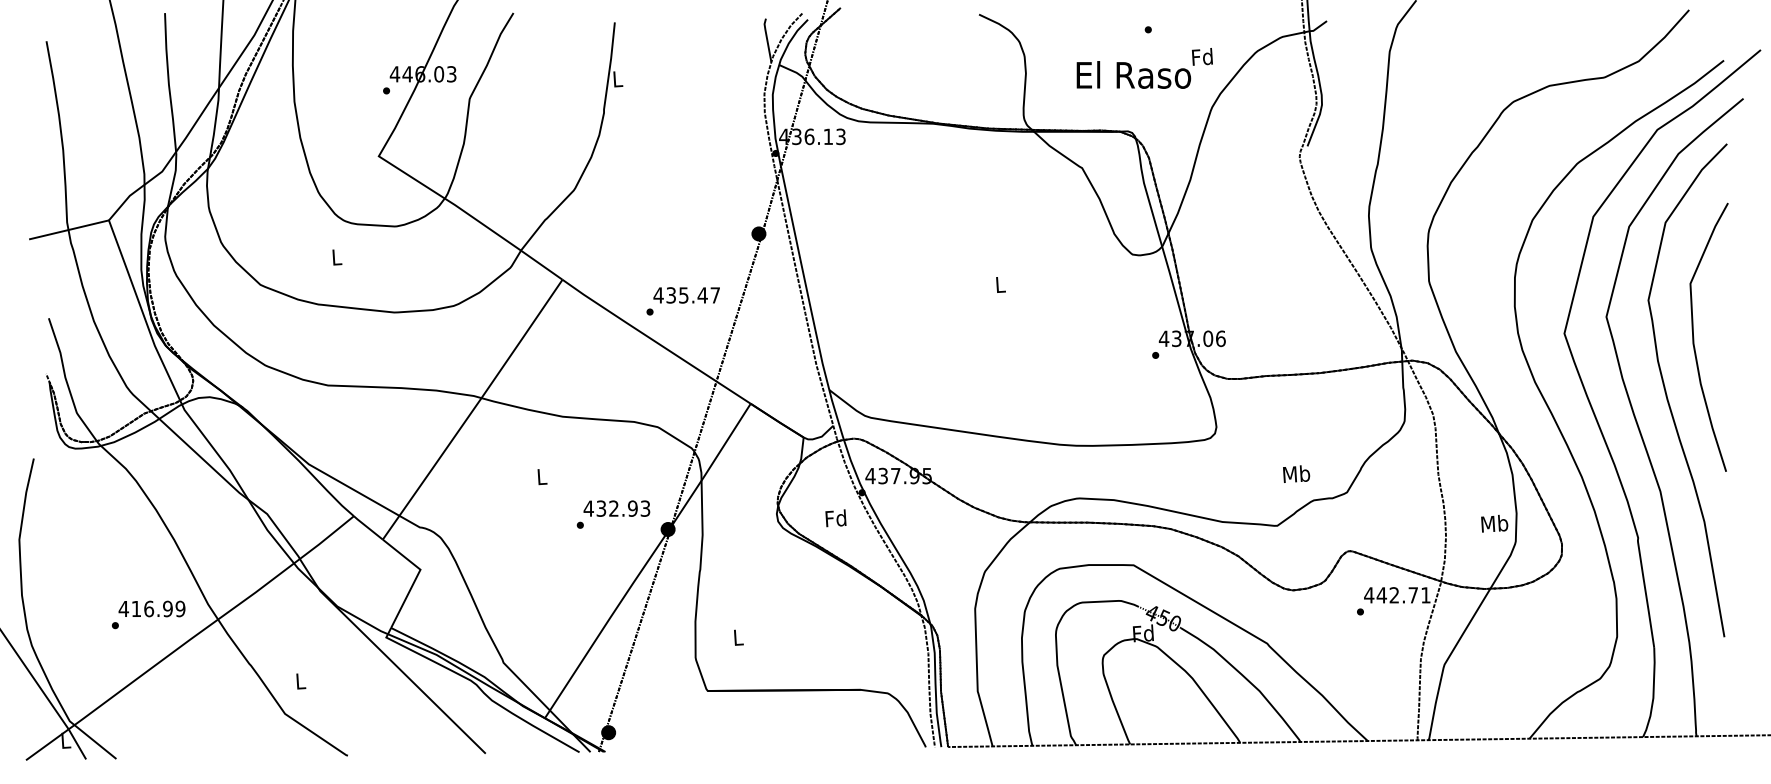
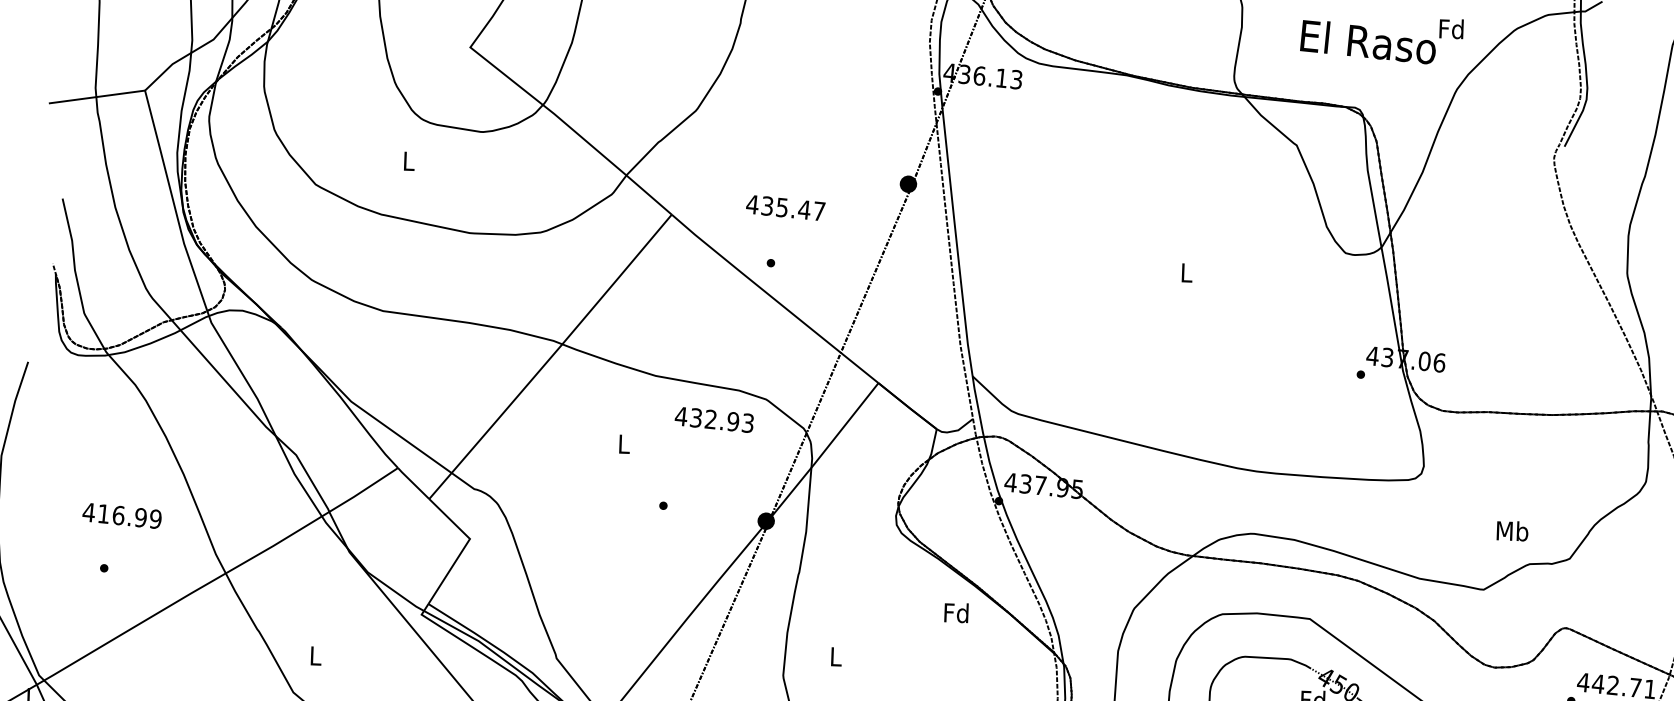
text: (686, 295) -> (785, 208), moved
text: (616, 508) -> (713, 419), moved
text: (835, 518) -> (955, 613), moved
text: (151, 608) -> (121, 515), moved

